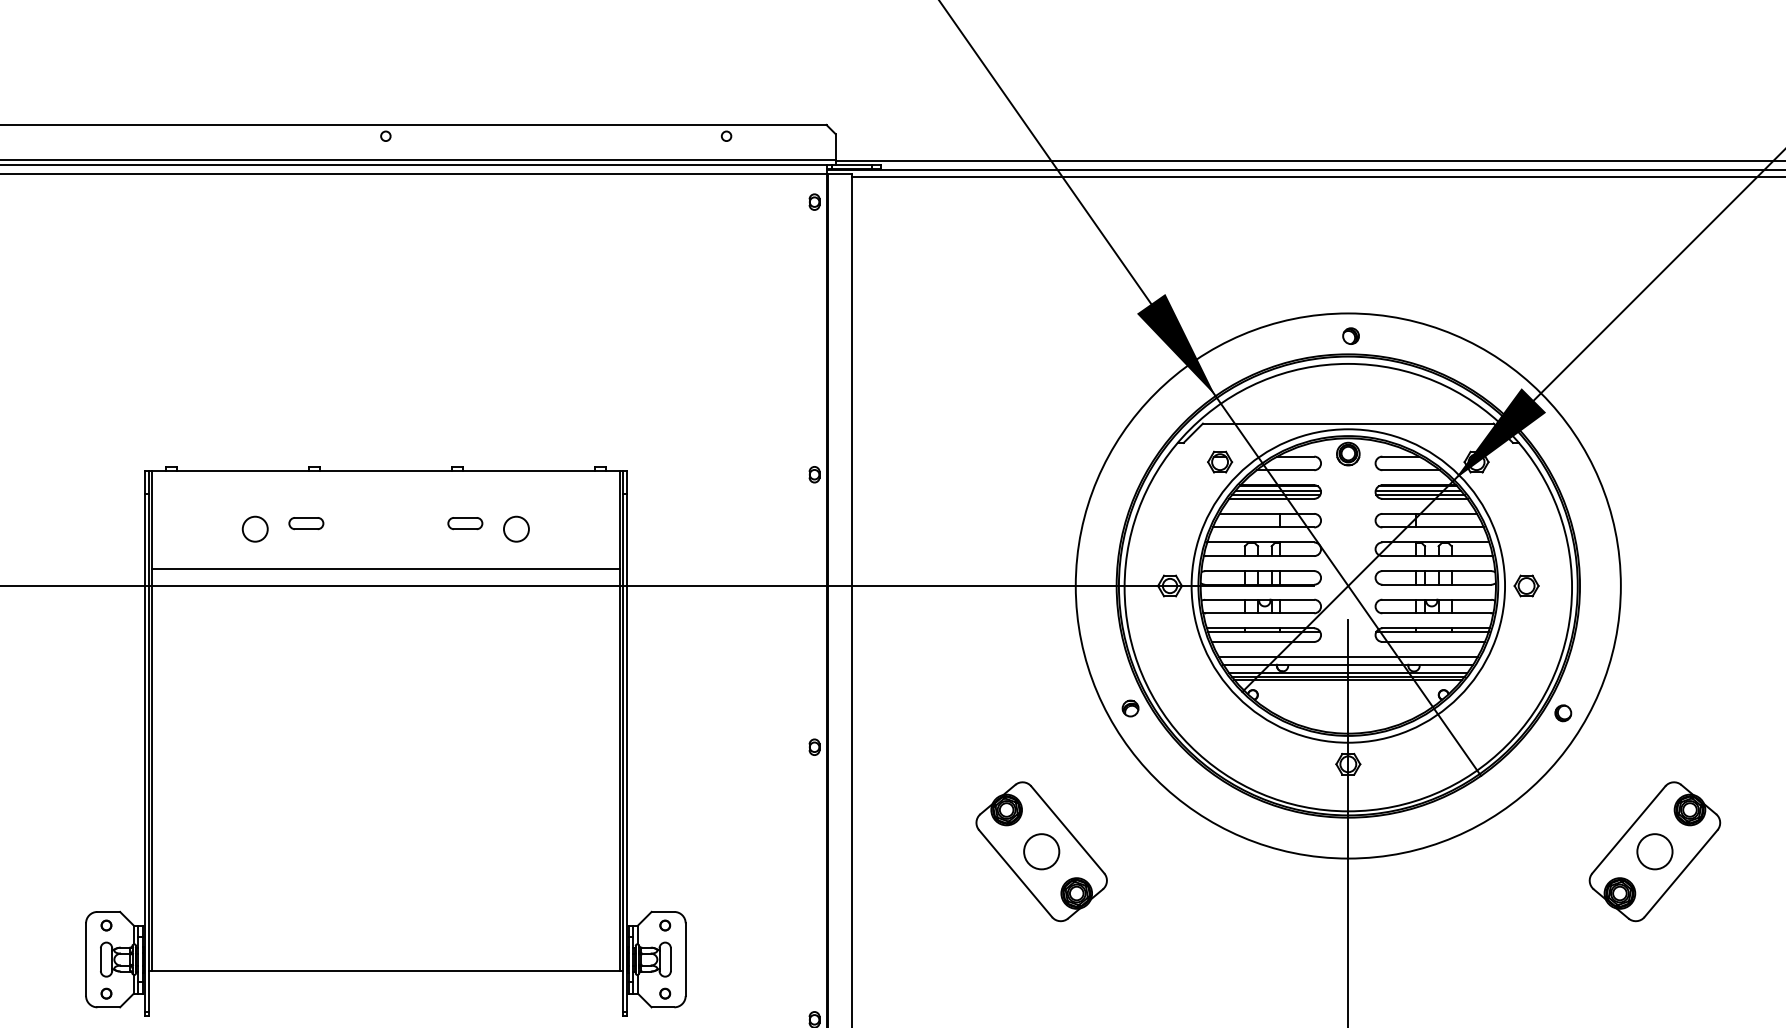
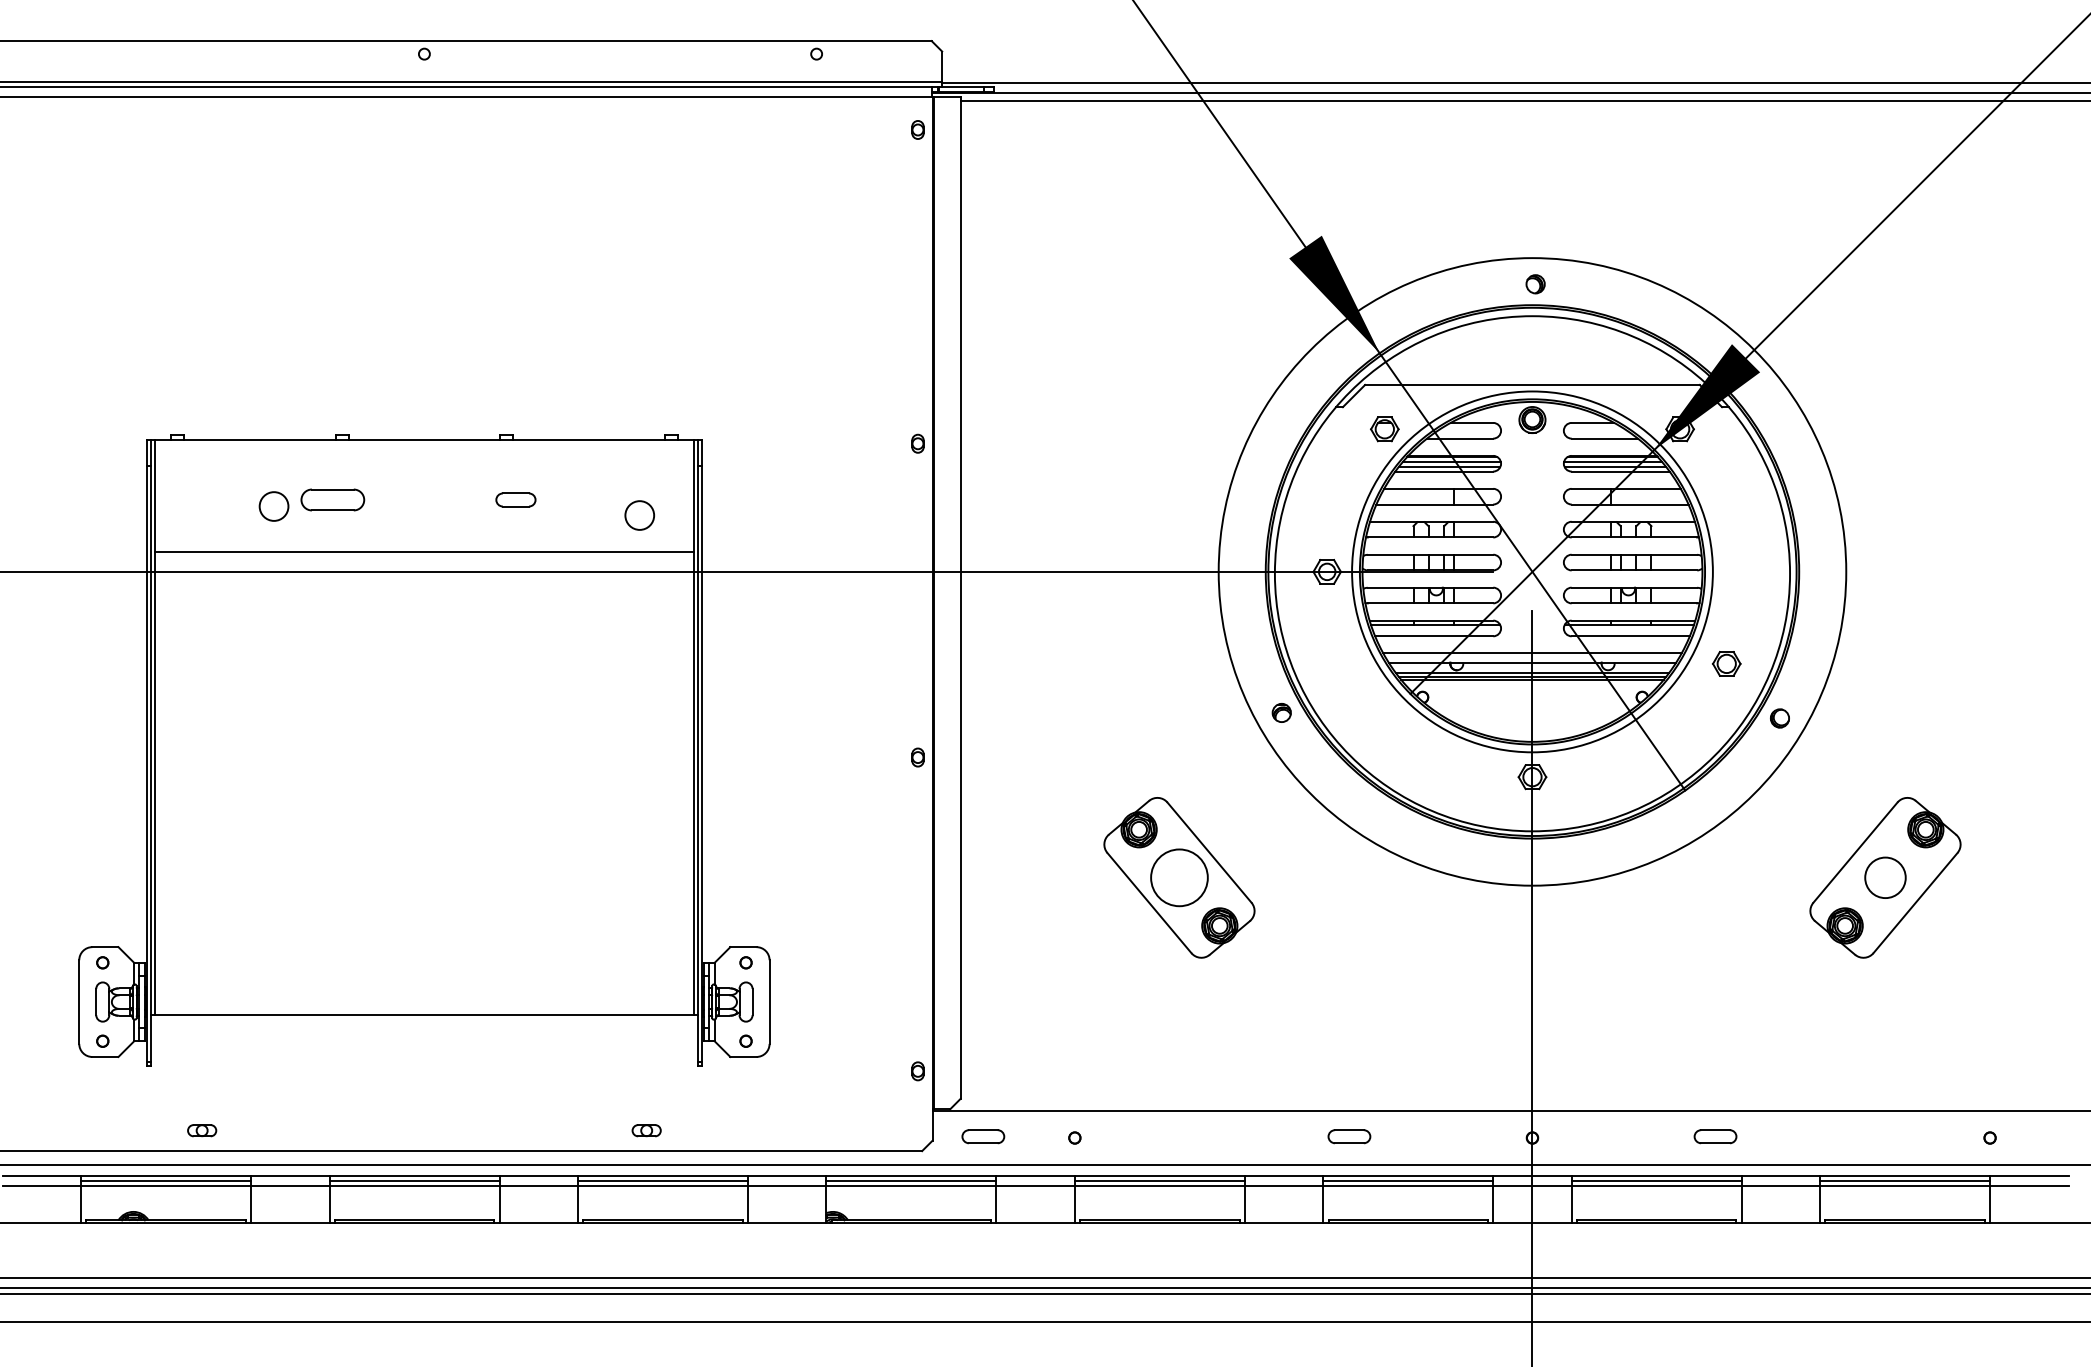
part: (306, 523) -> (332, 499), size x1.6
circle: (516, 529) -> (639, 515), moved
part: (1526, 585) -> (1726, 663), moved
circle: (1041, 851) -> (1179, 877), size x1.4

